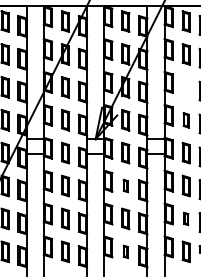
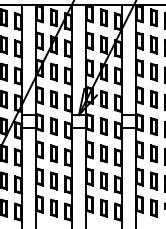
part: (185, 87) -> (153, 72), added
part: (185, 120) -> (153, 99), size x1.43
part: (125, 185) -> (103, 153), size x1.67
part: (185, 218) -> (153, 180), size x1.67
part: (125, 251) -> (103, 207), size x1.67

